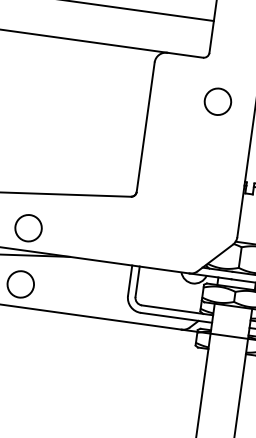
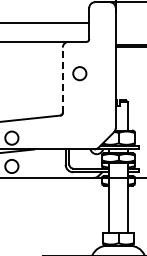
circle: (217, 101) -> (79, 73), moved
line: (144, 127) -> (62, 80), solid -> dashed

